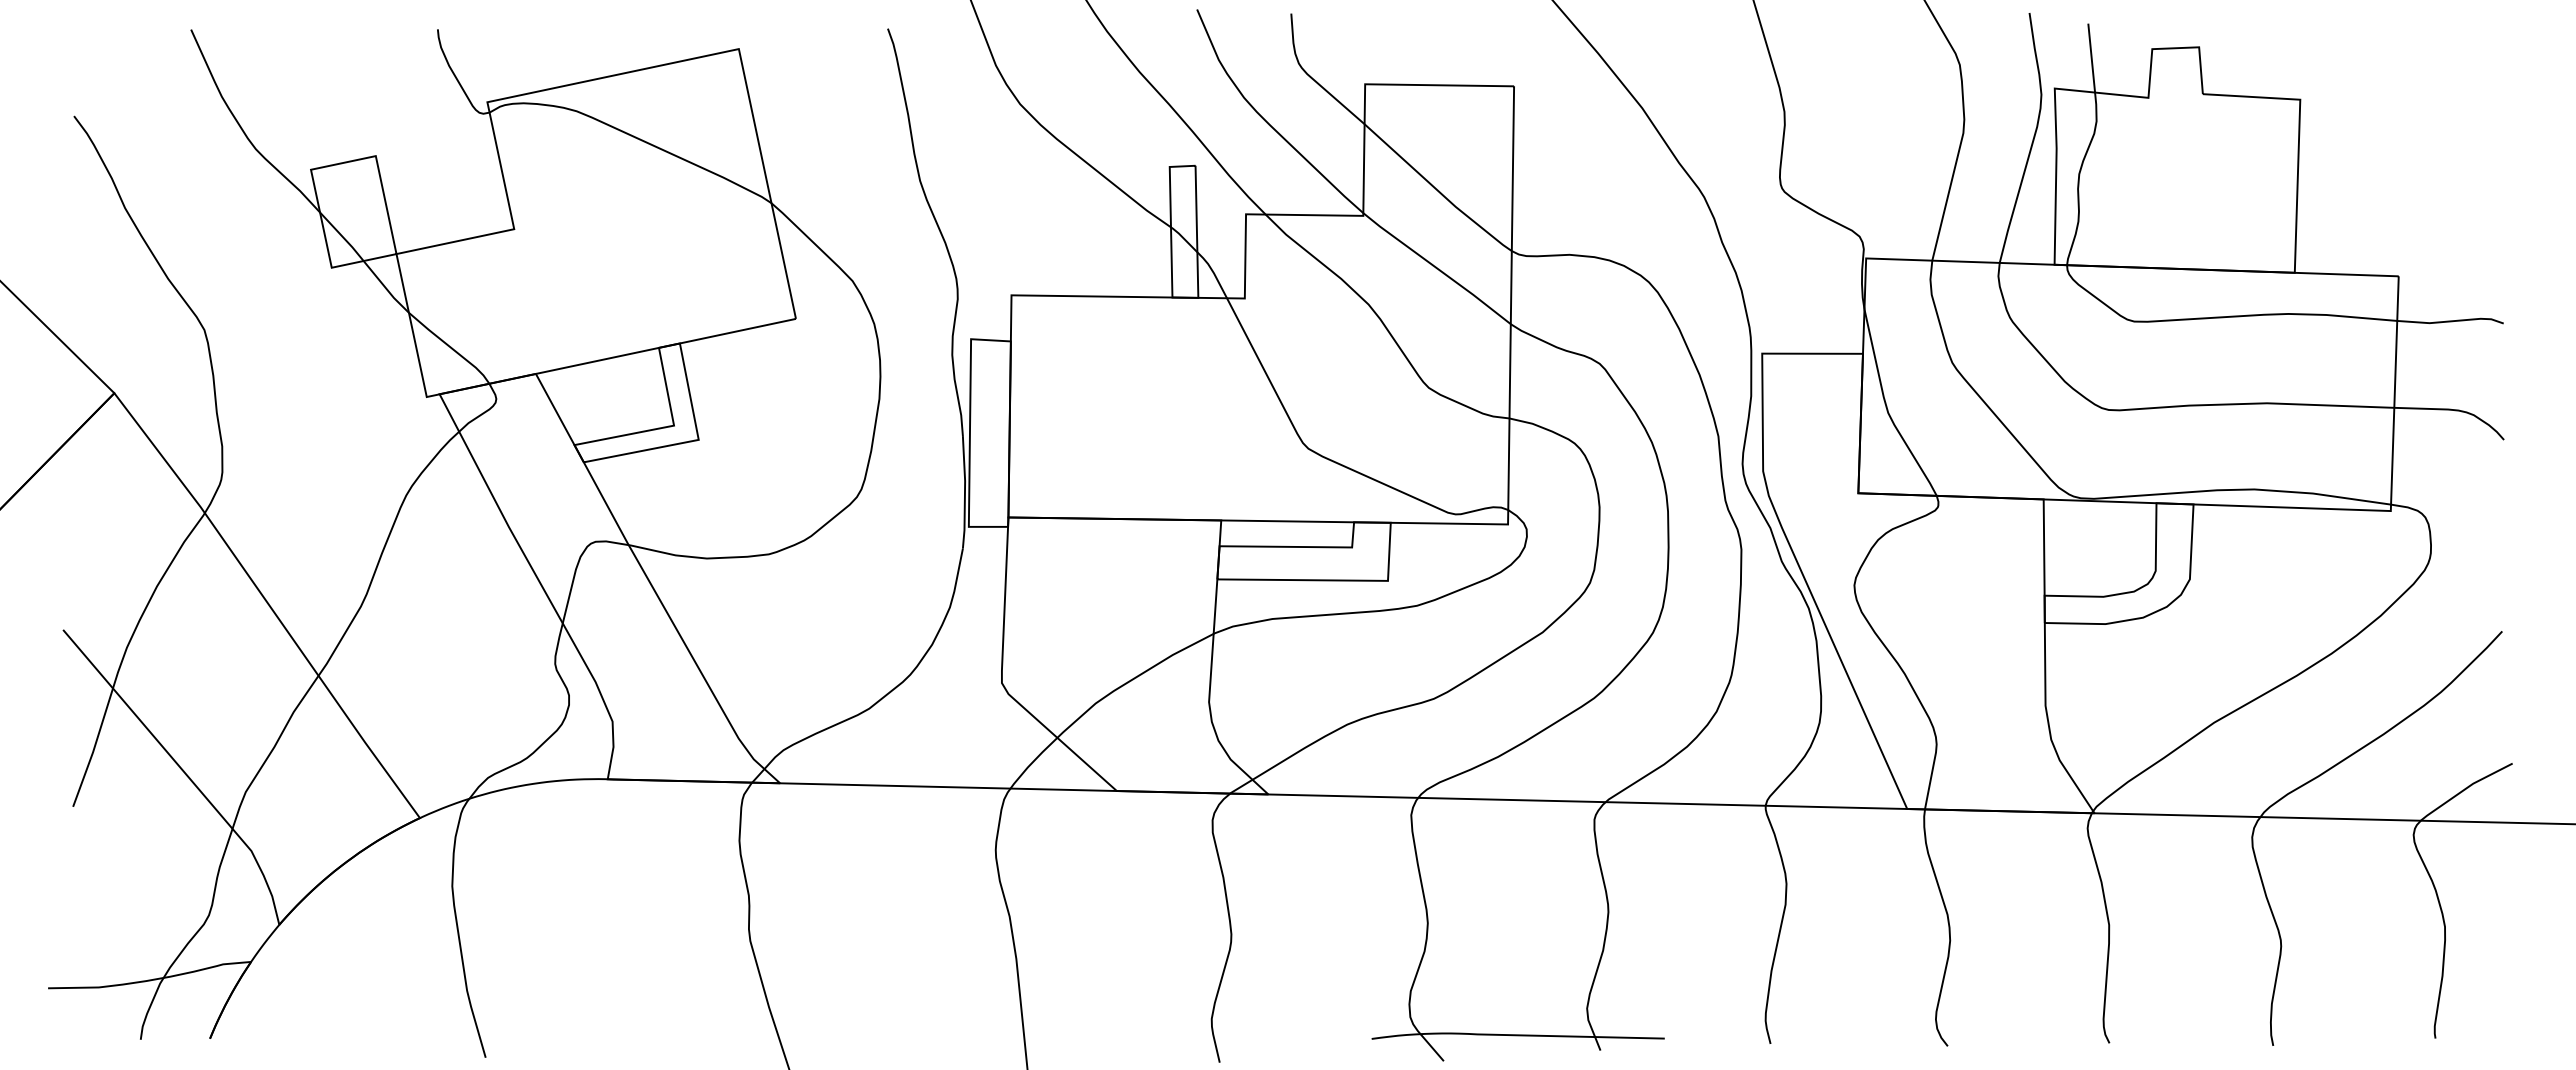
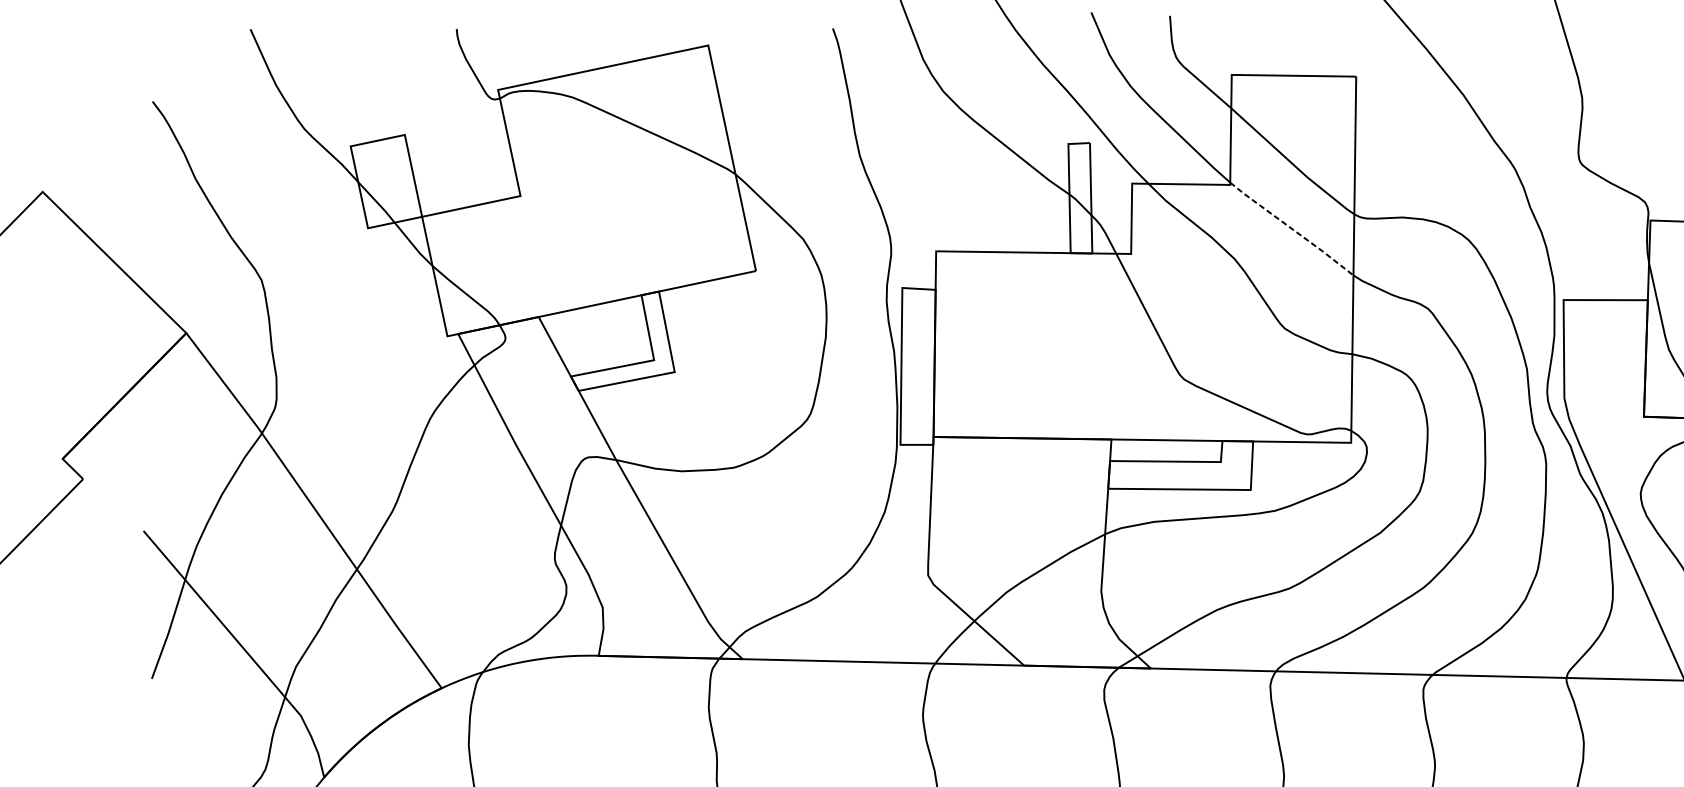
line: (1437, 268) -> (1292, 228), solid -> dashed

